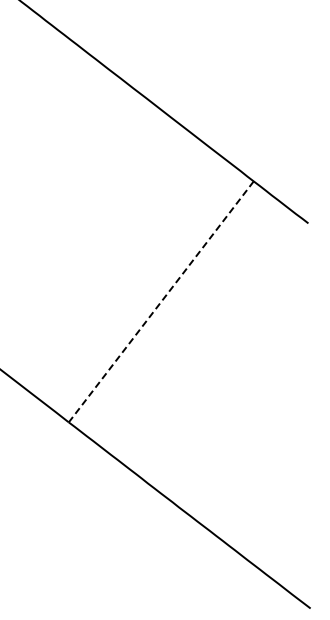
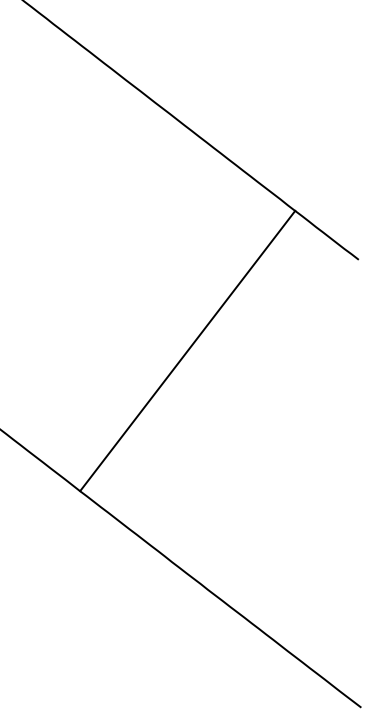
line: (161, 301) -> (187, 350), dashed -> solid

